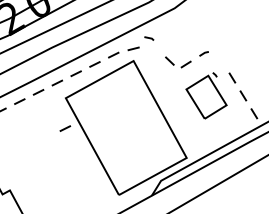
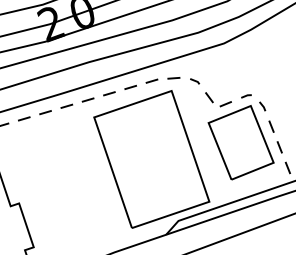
line: (149, 38) -> (195, 81), moved
part: (205, 95) -> (240, 140), size x1.67
line: (64, 128) -> (87, 148), removed

